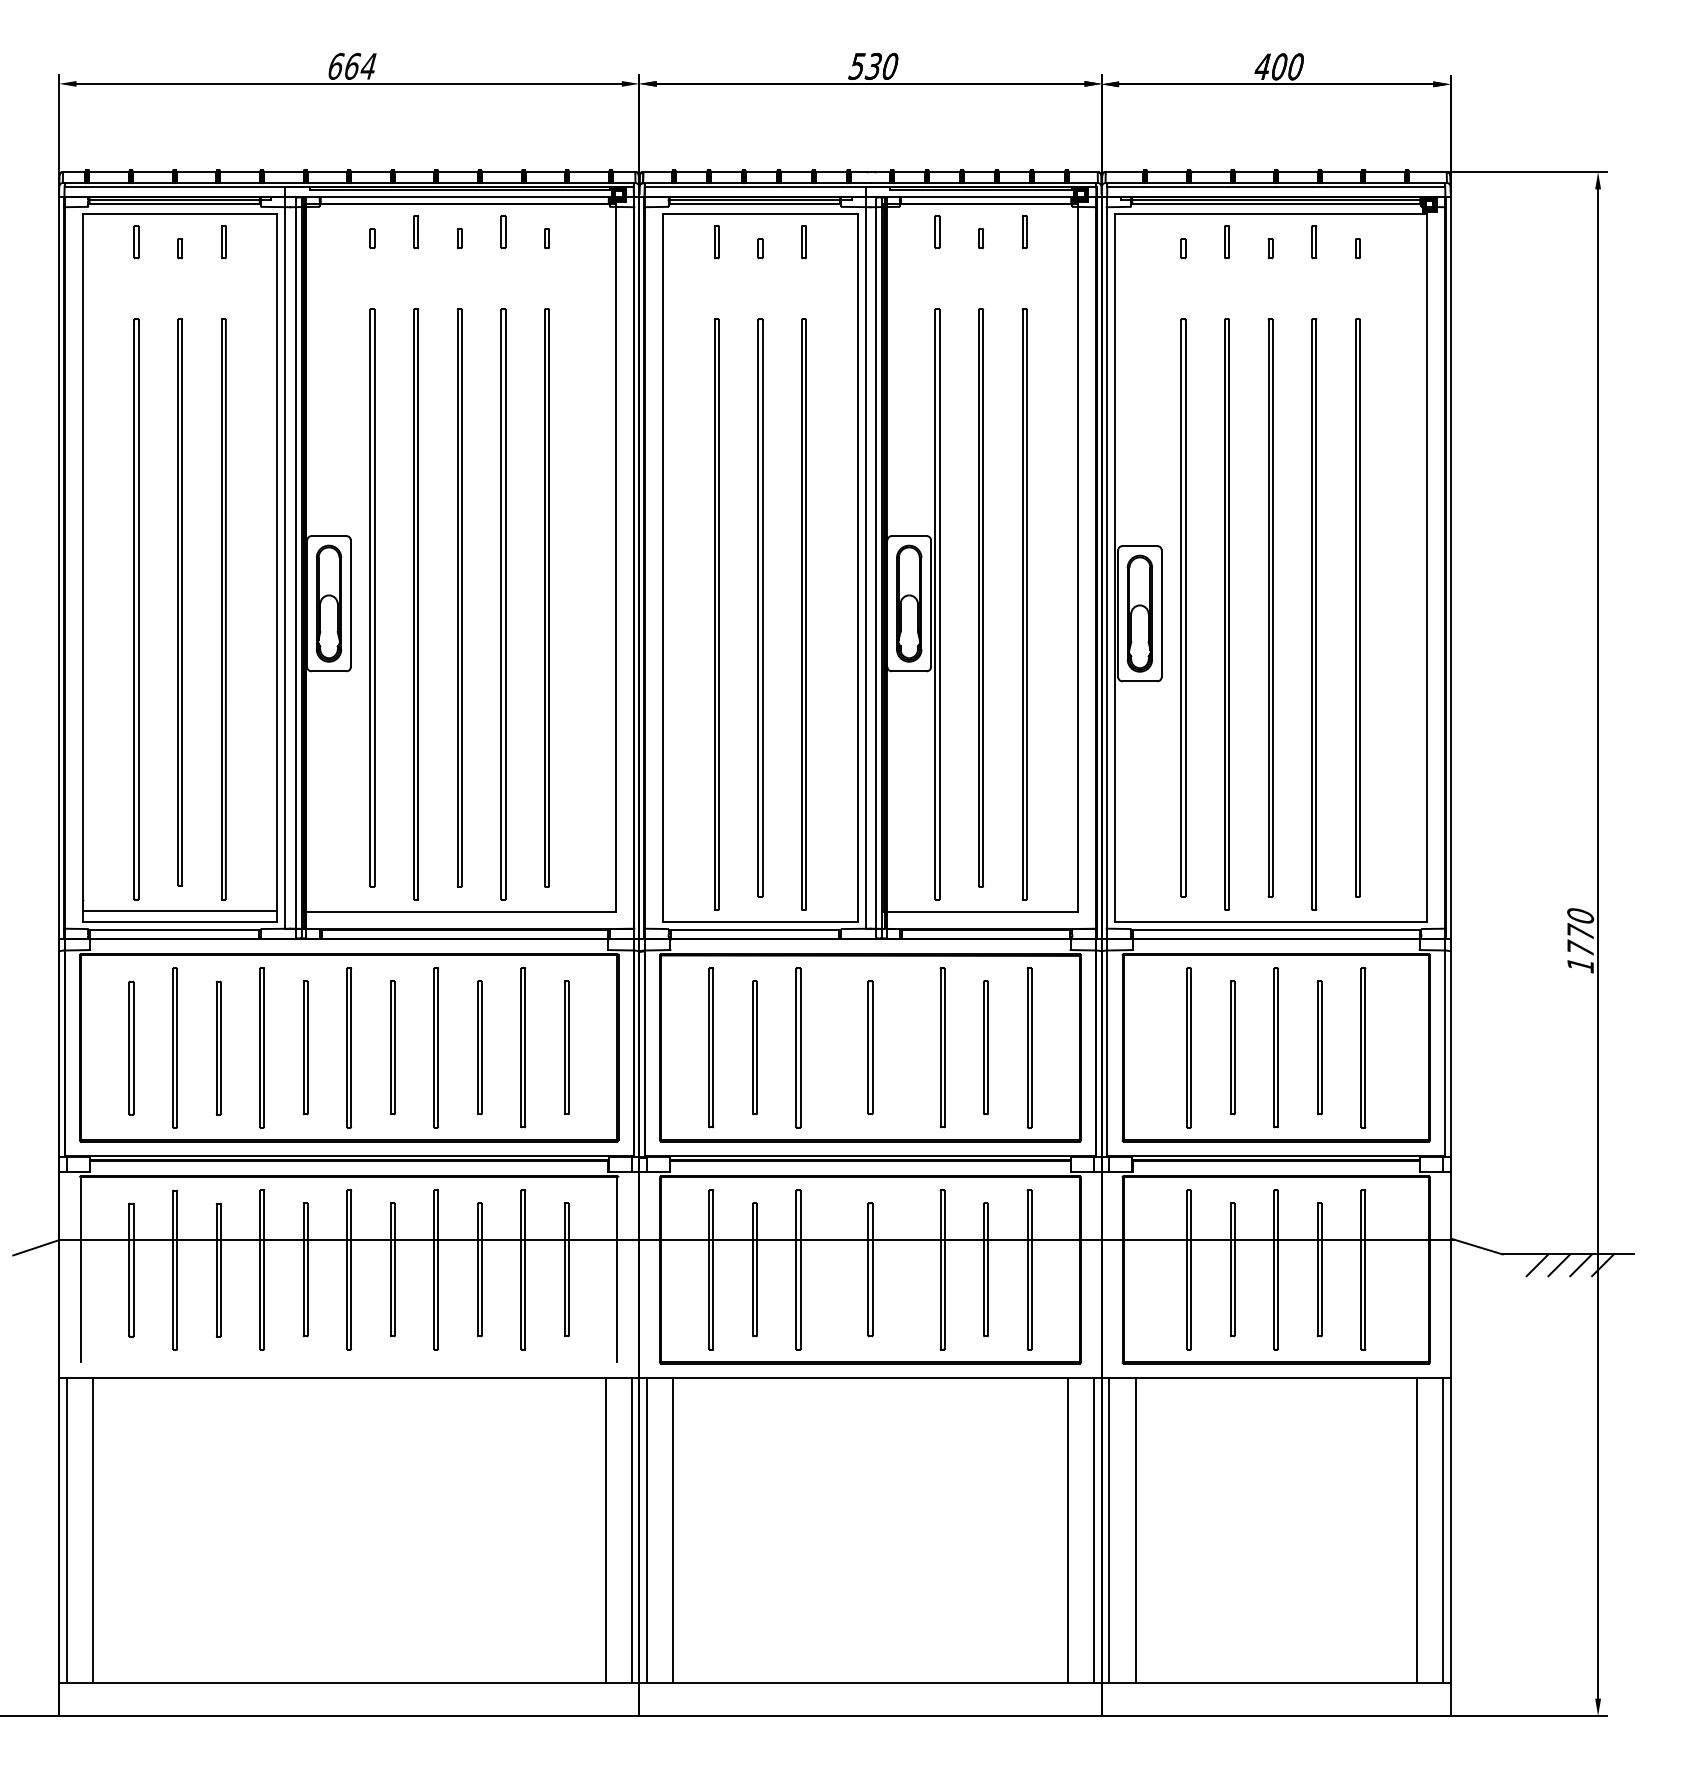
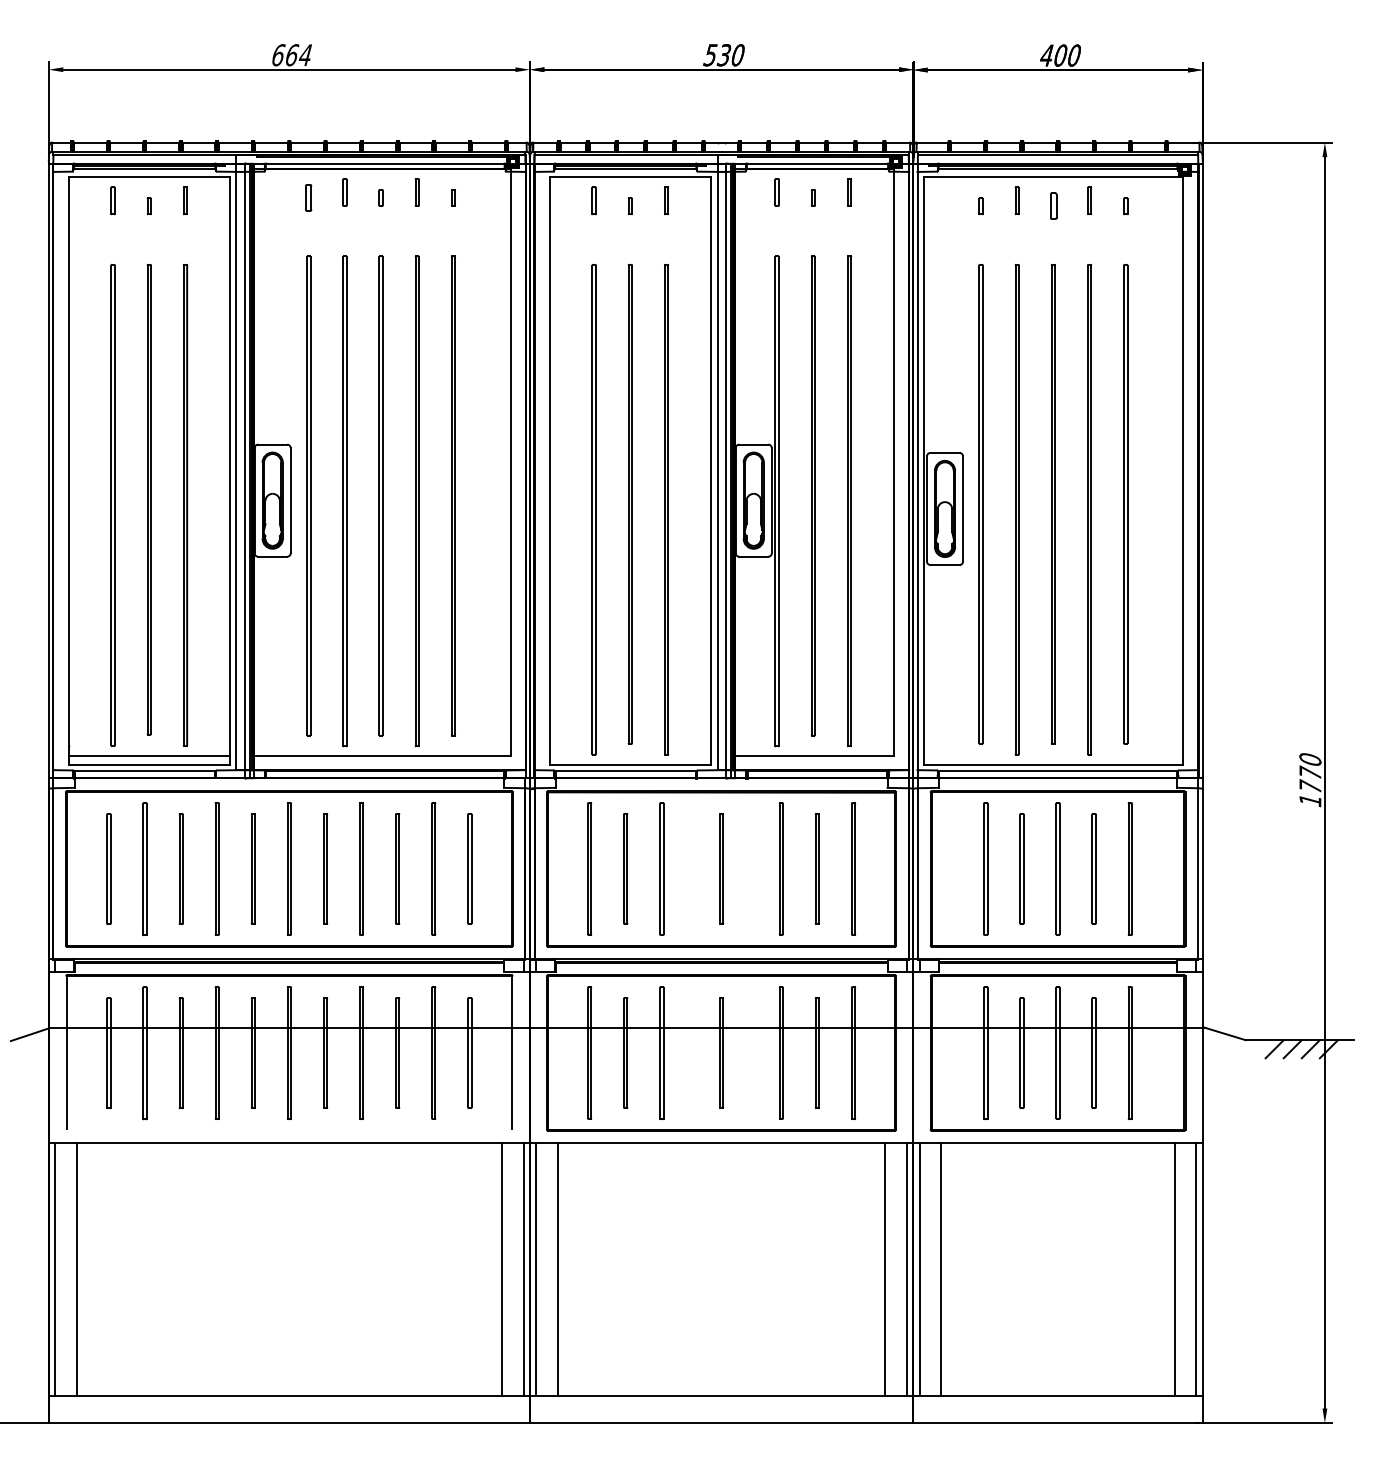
part: (372, 238) -> (308, 197), size x1.6
part: (1269, 248) -> (1052, 206), size x1.6

